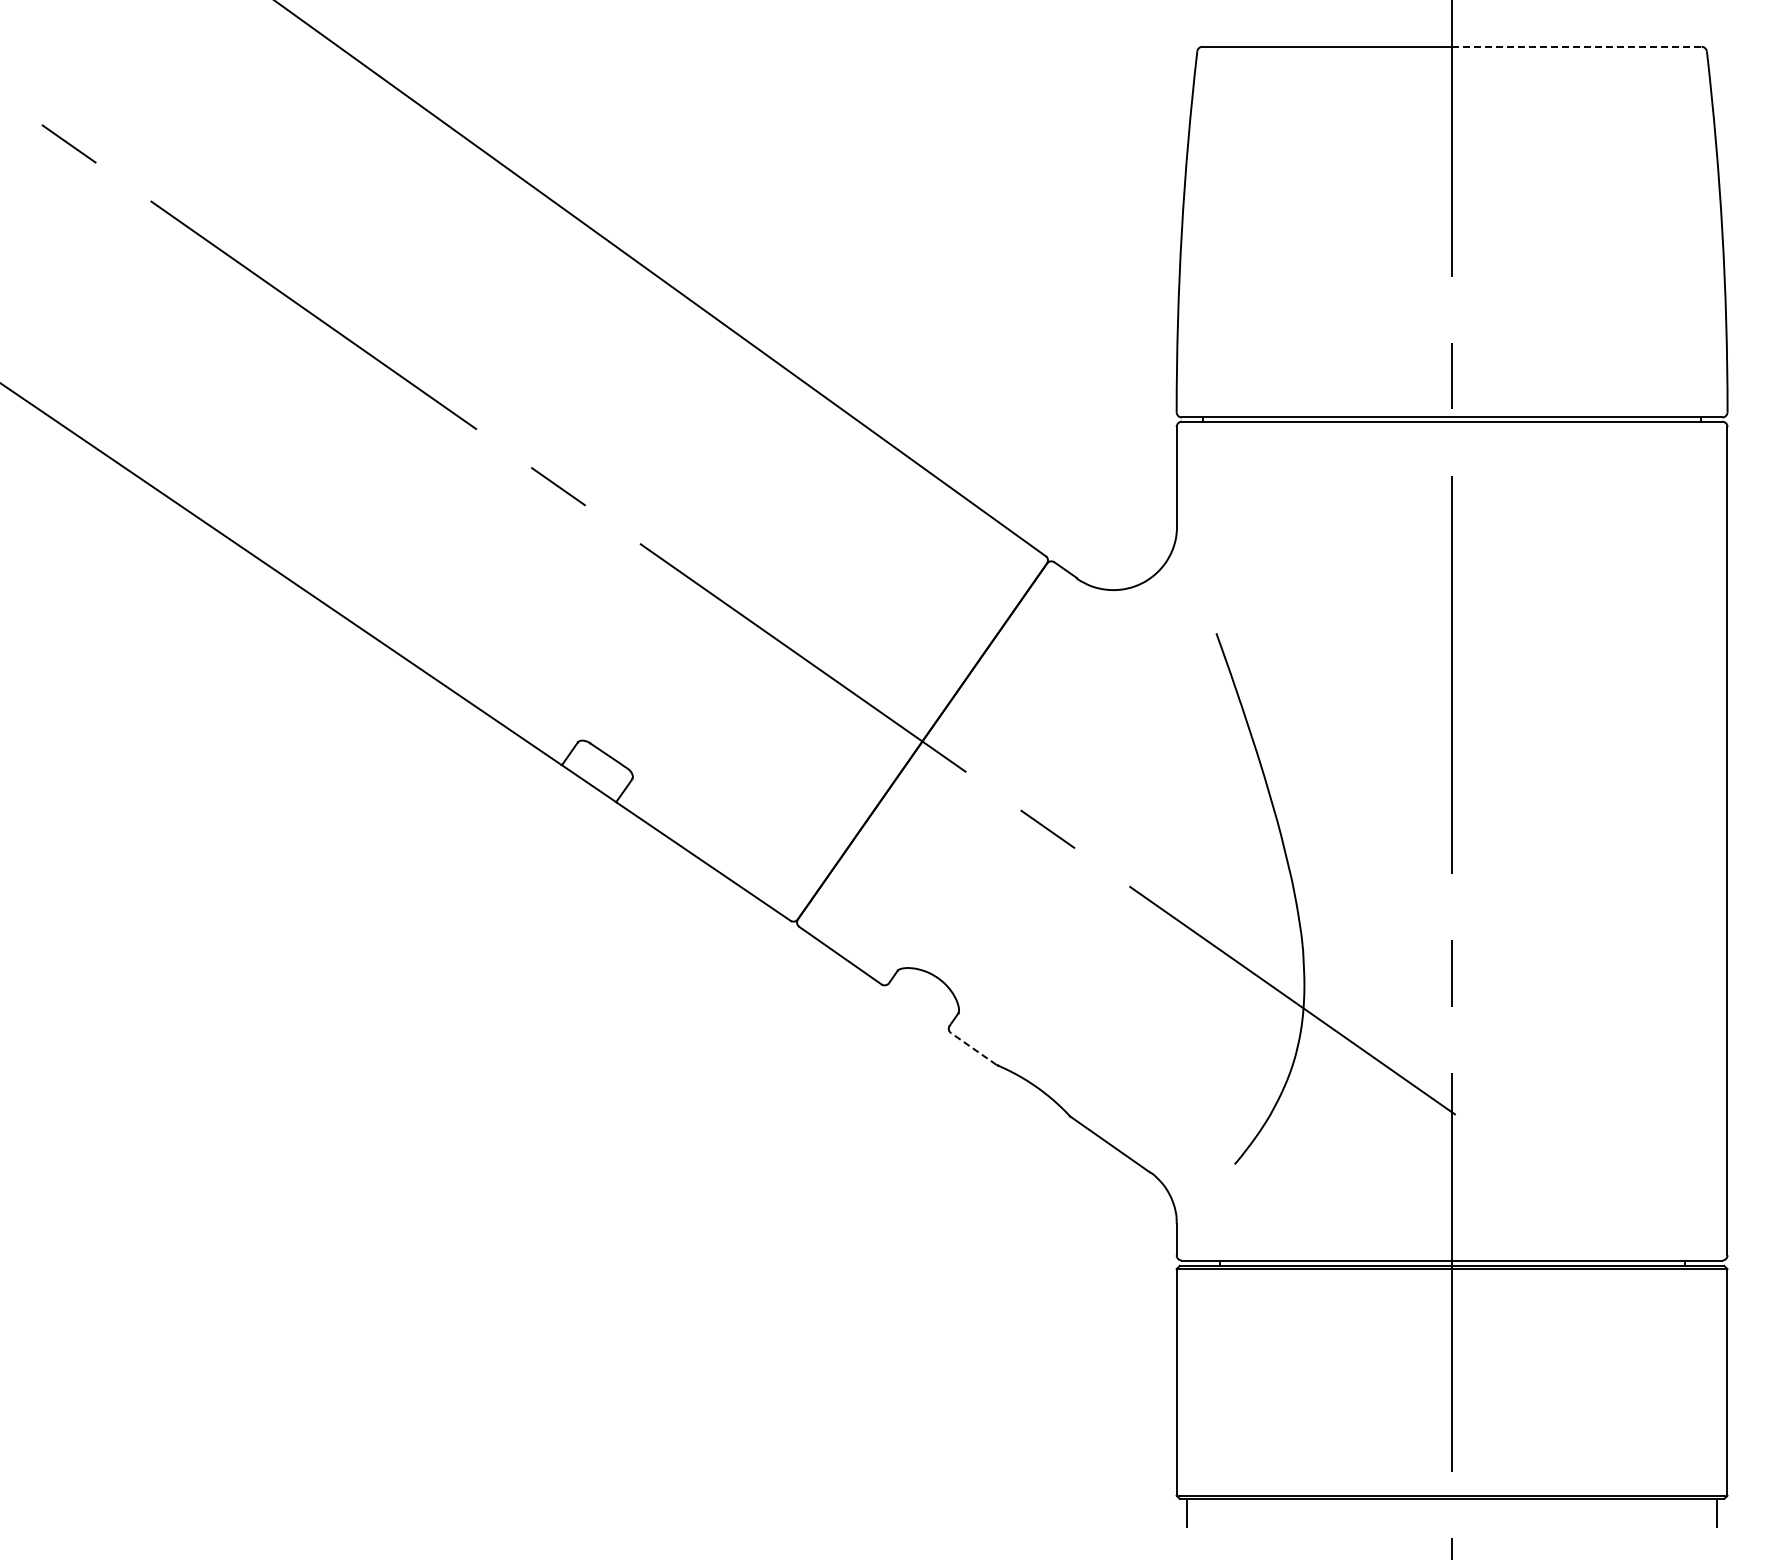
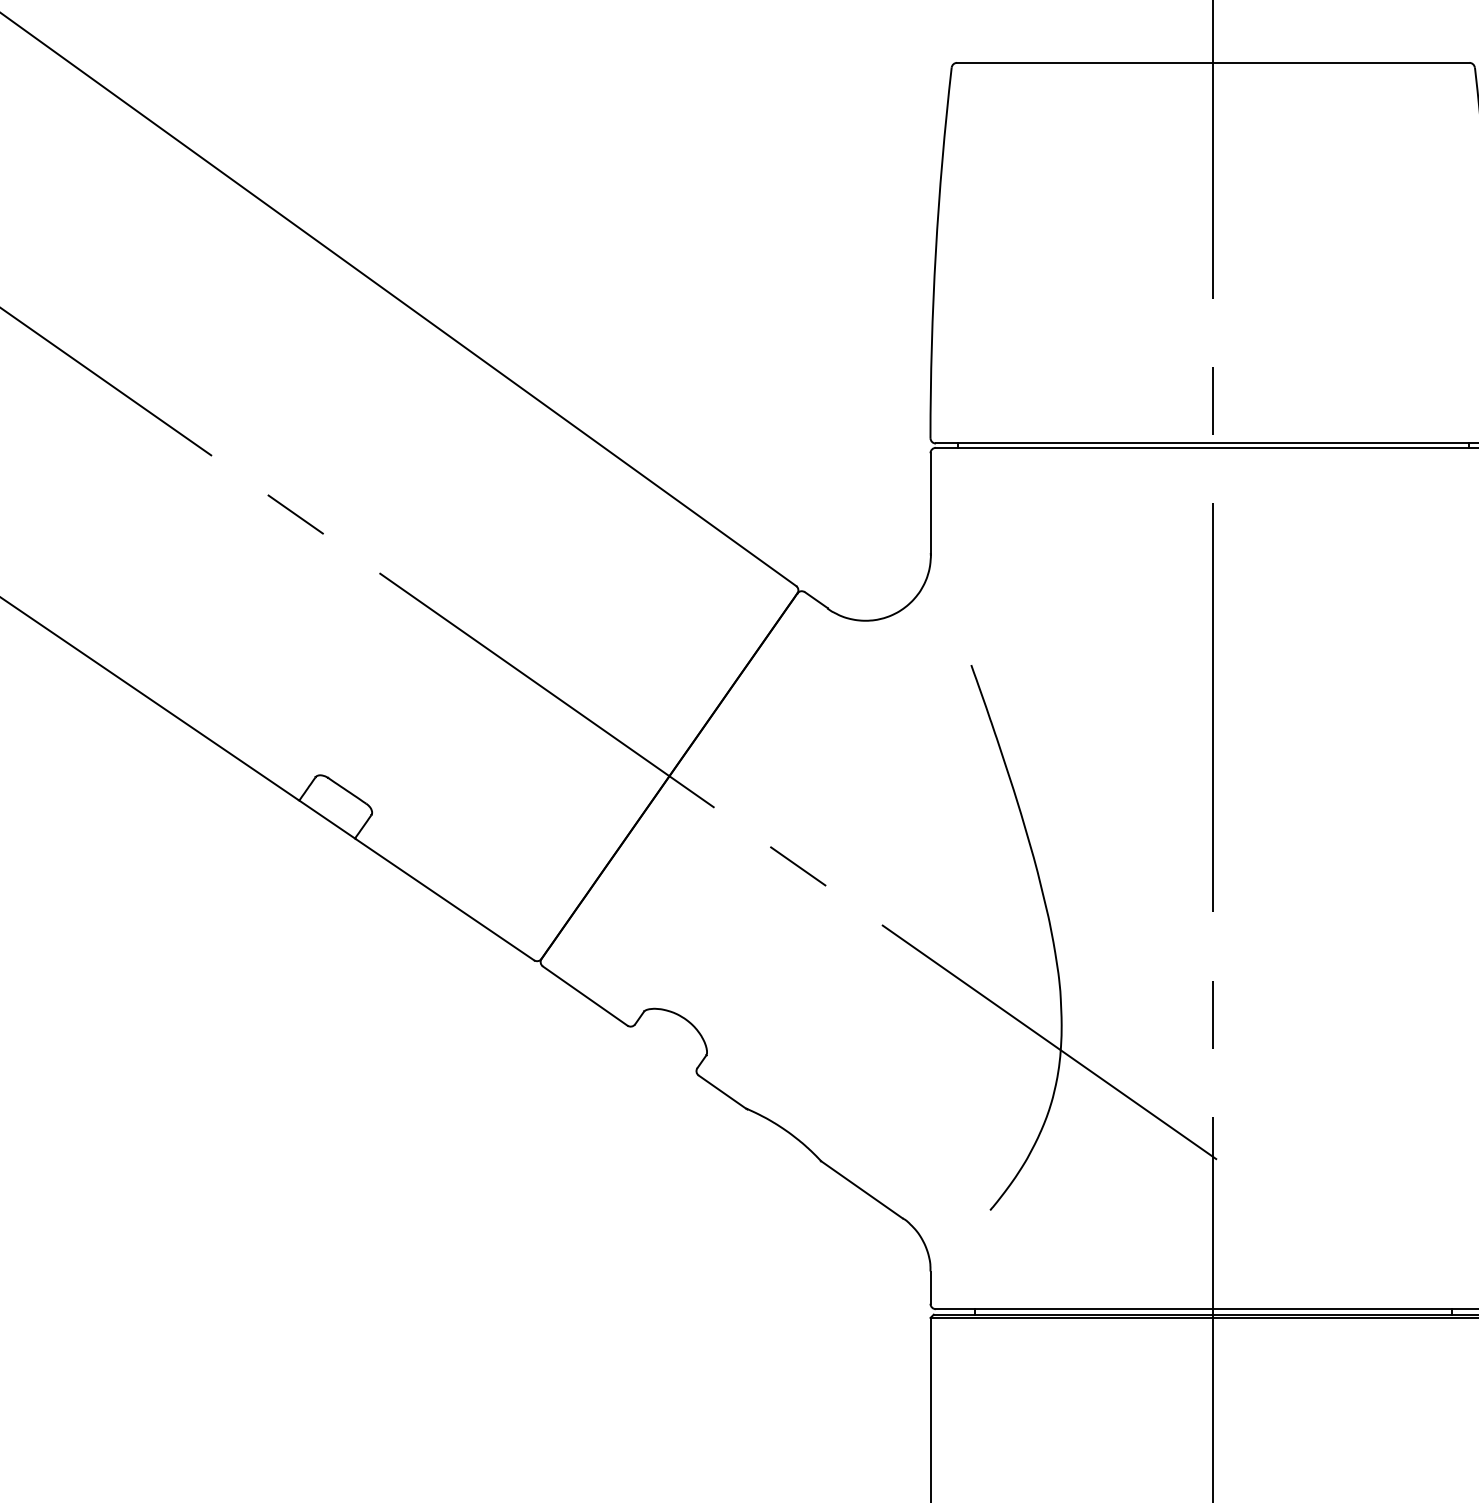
line: (1576, 46) -> (1341, 62), dashed -> solid
line: (973, 1049) -> (721, 1092), dashed -> solid

